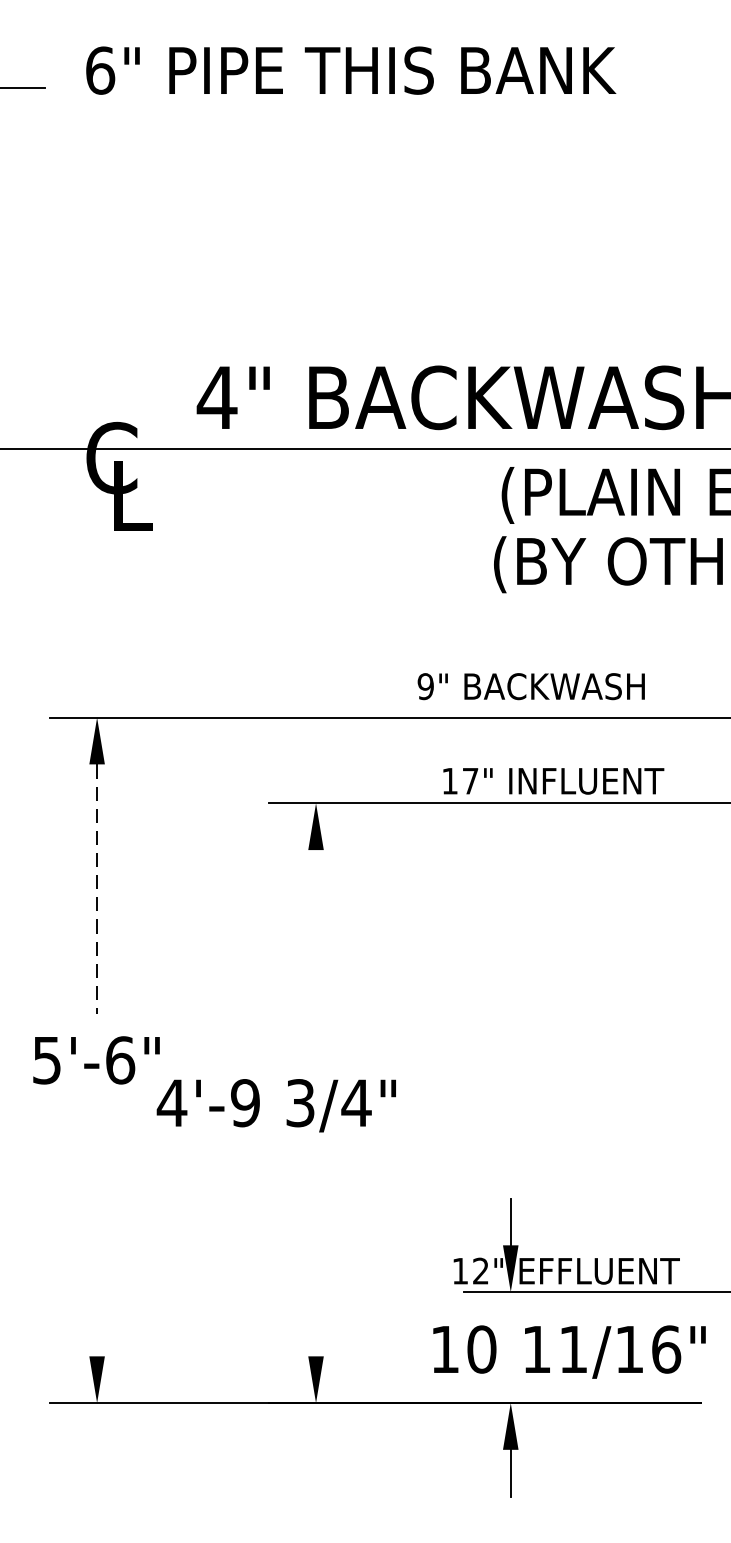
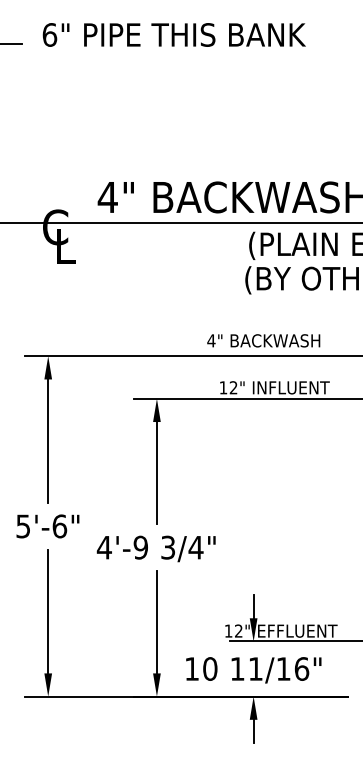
text: (425, 685) -> (211, 340), 9" -> 4"
text: (470, 780) -> (233, 387), 17" -> 12"
line: (97, 889) -> (48, 441), dashed -> solid
line: (315, 953) -> (156, 473), added
text: (274, 1104) -> (155, 548), moved
line: (97, 1231) -> (48, 611), added
line: (315, 1251) -> (156, 621), added
text: (568, 1352) -> (253, 670), moved

